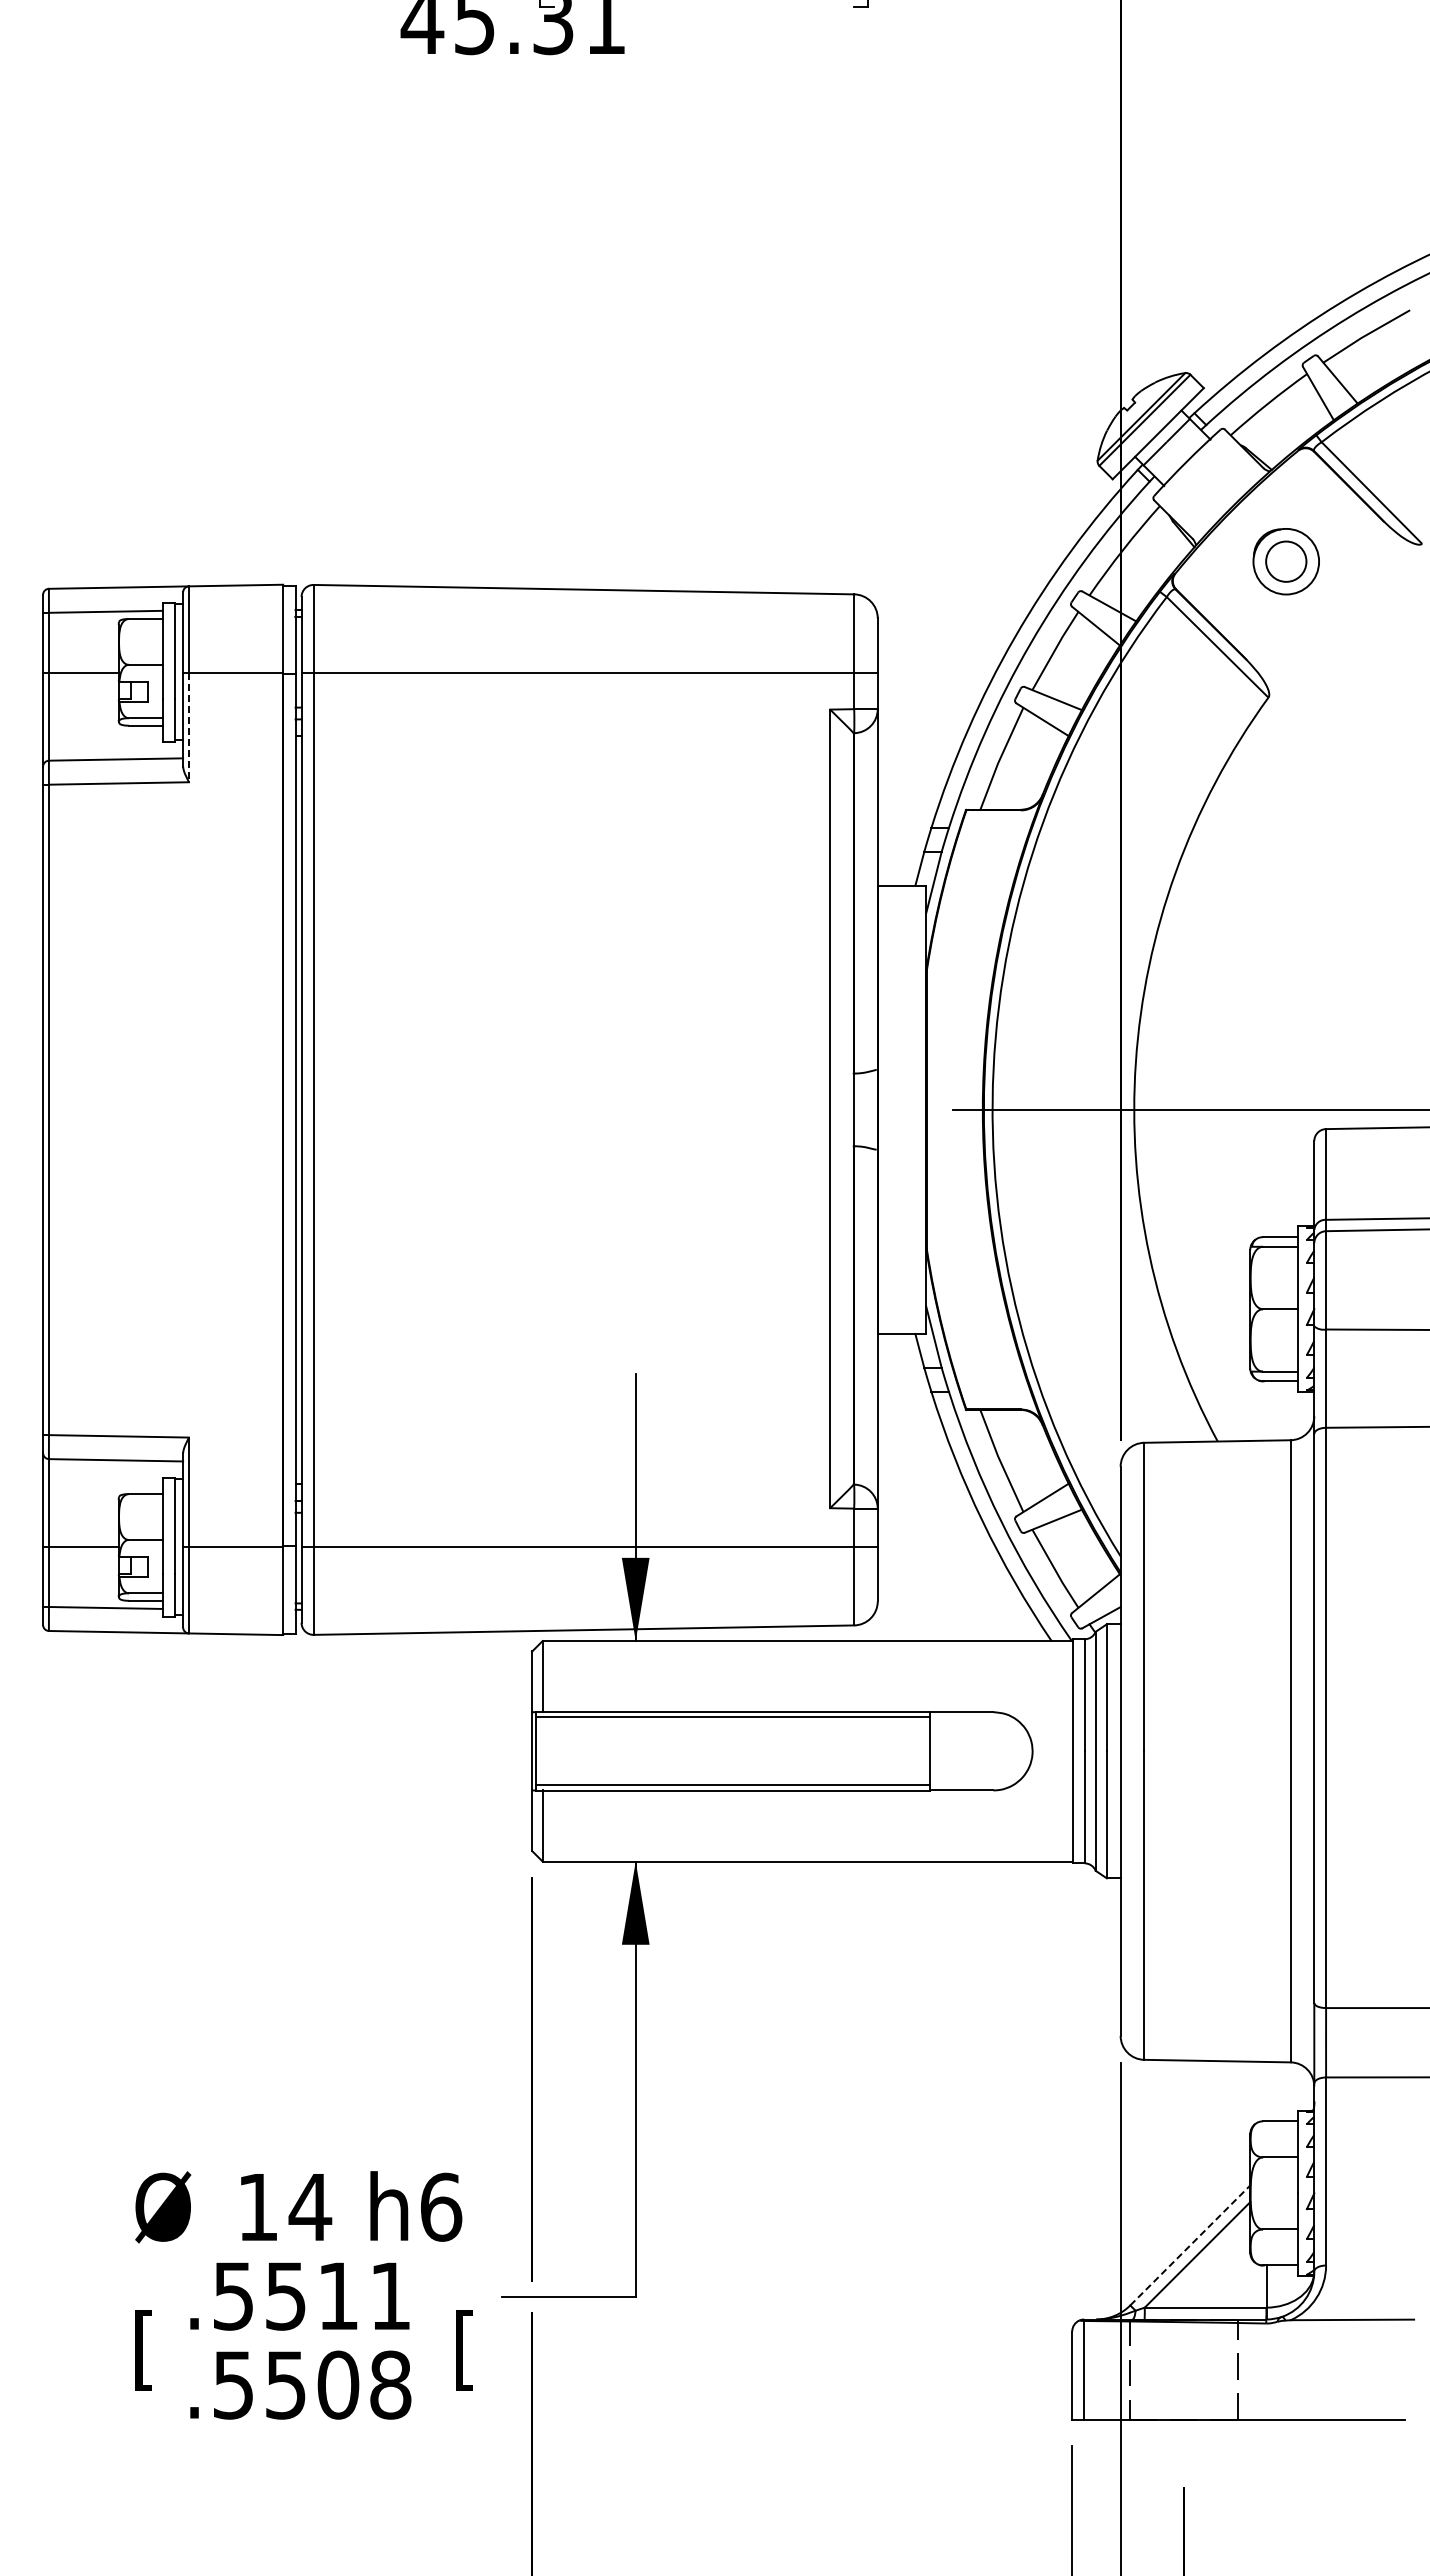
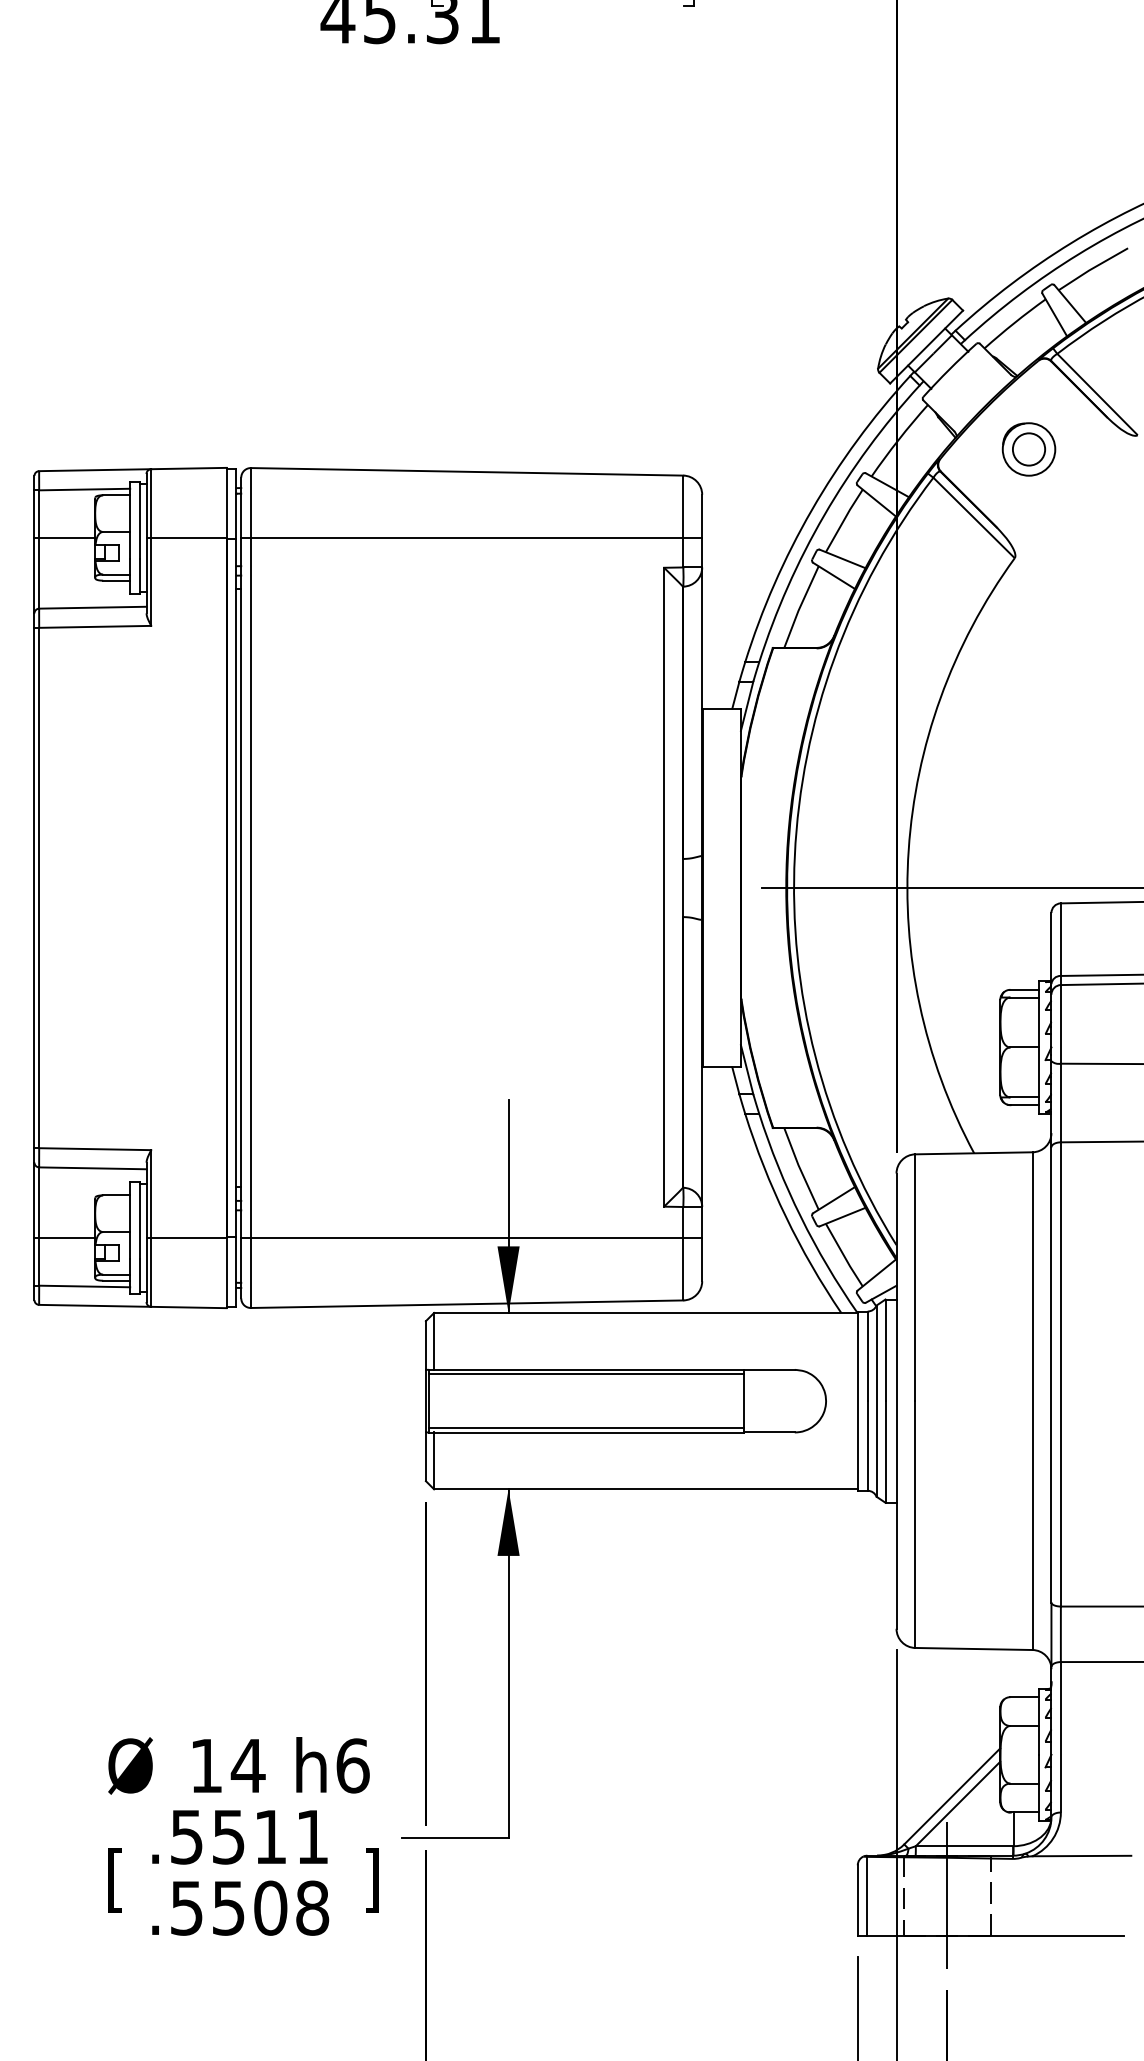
line: (189, 727) -> (151, 582), dashed -> solid
line: (1190, 2245) -> (952, 1796), dashed -> solid
text: (464, 2350) -> (371, 1880), [ -> ]
line: (1184, 2369) -> (947, 1895), added

